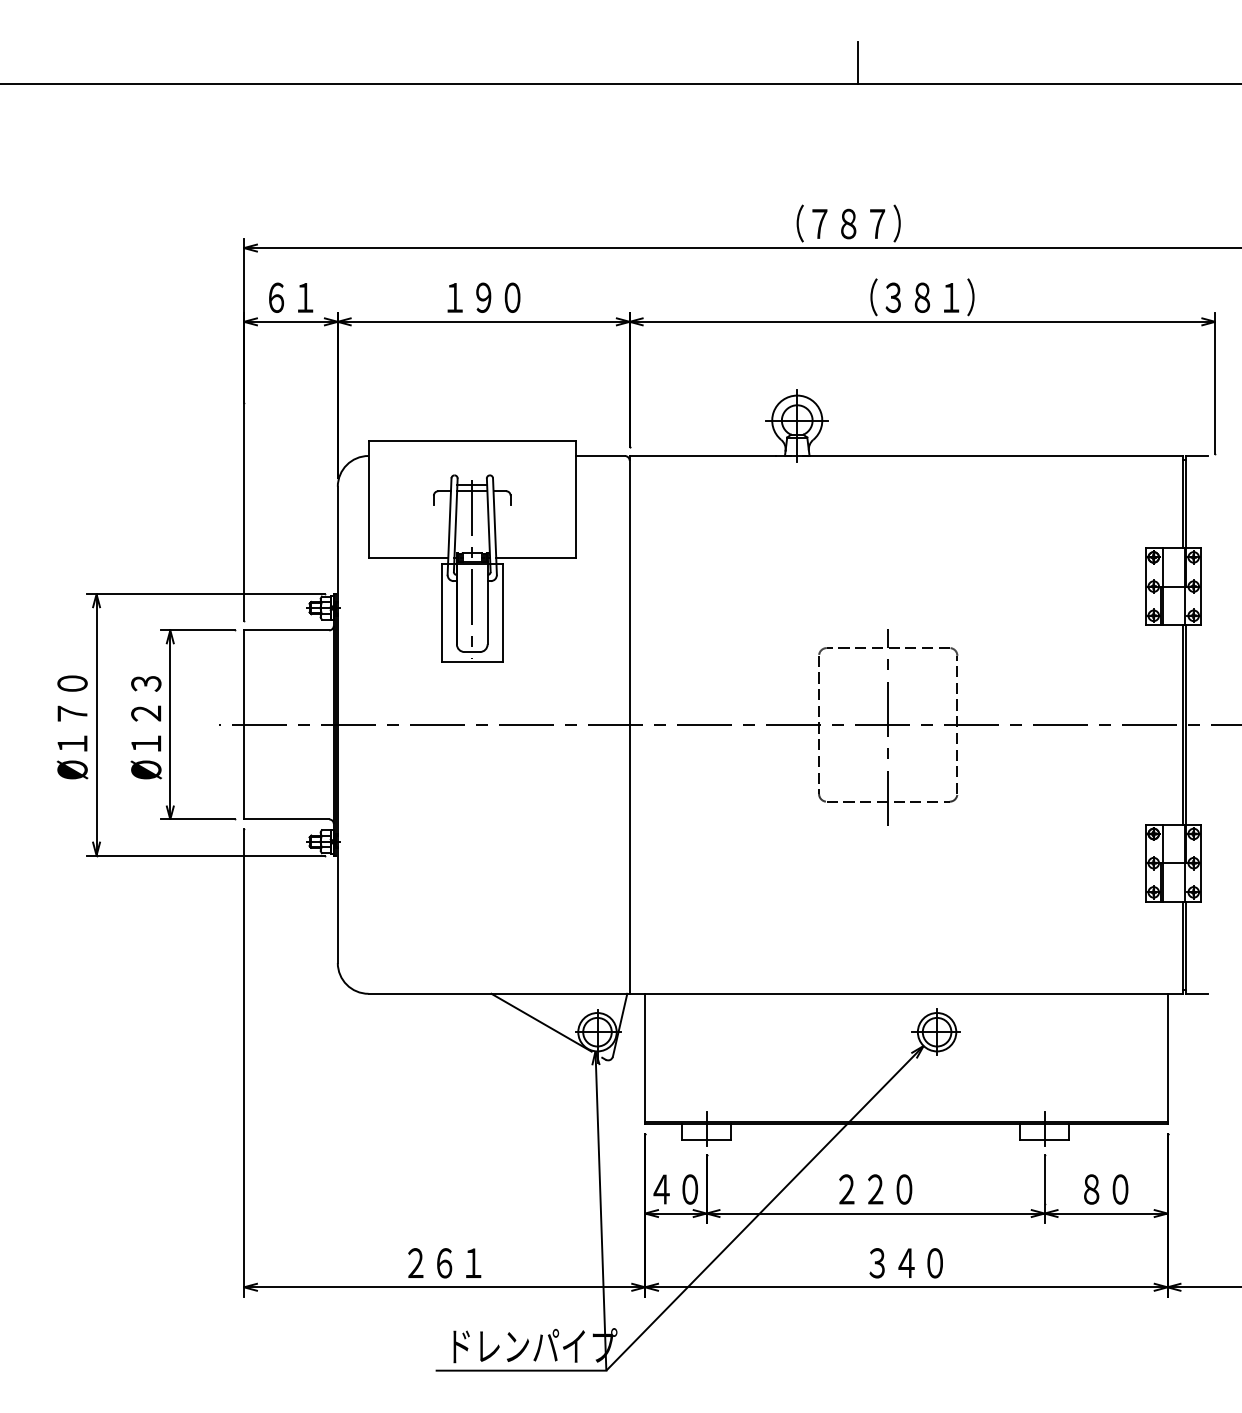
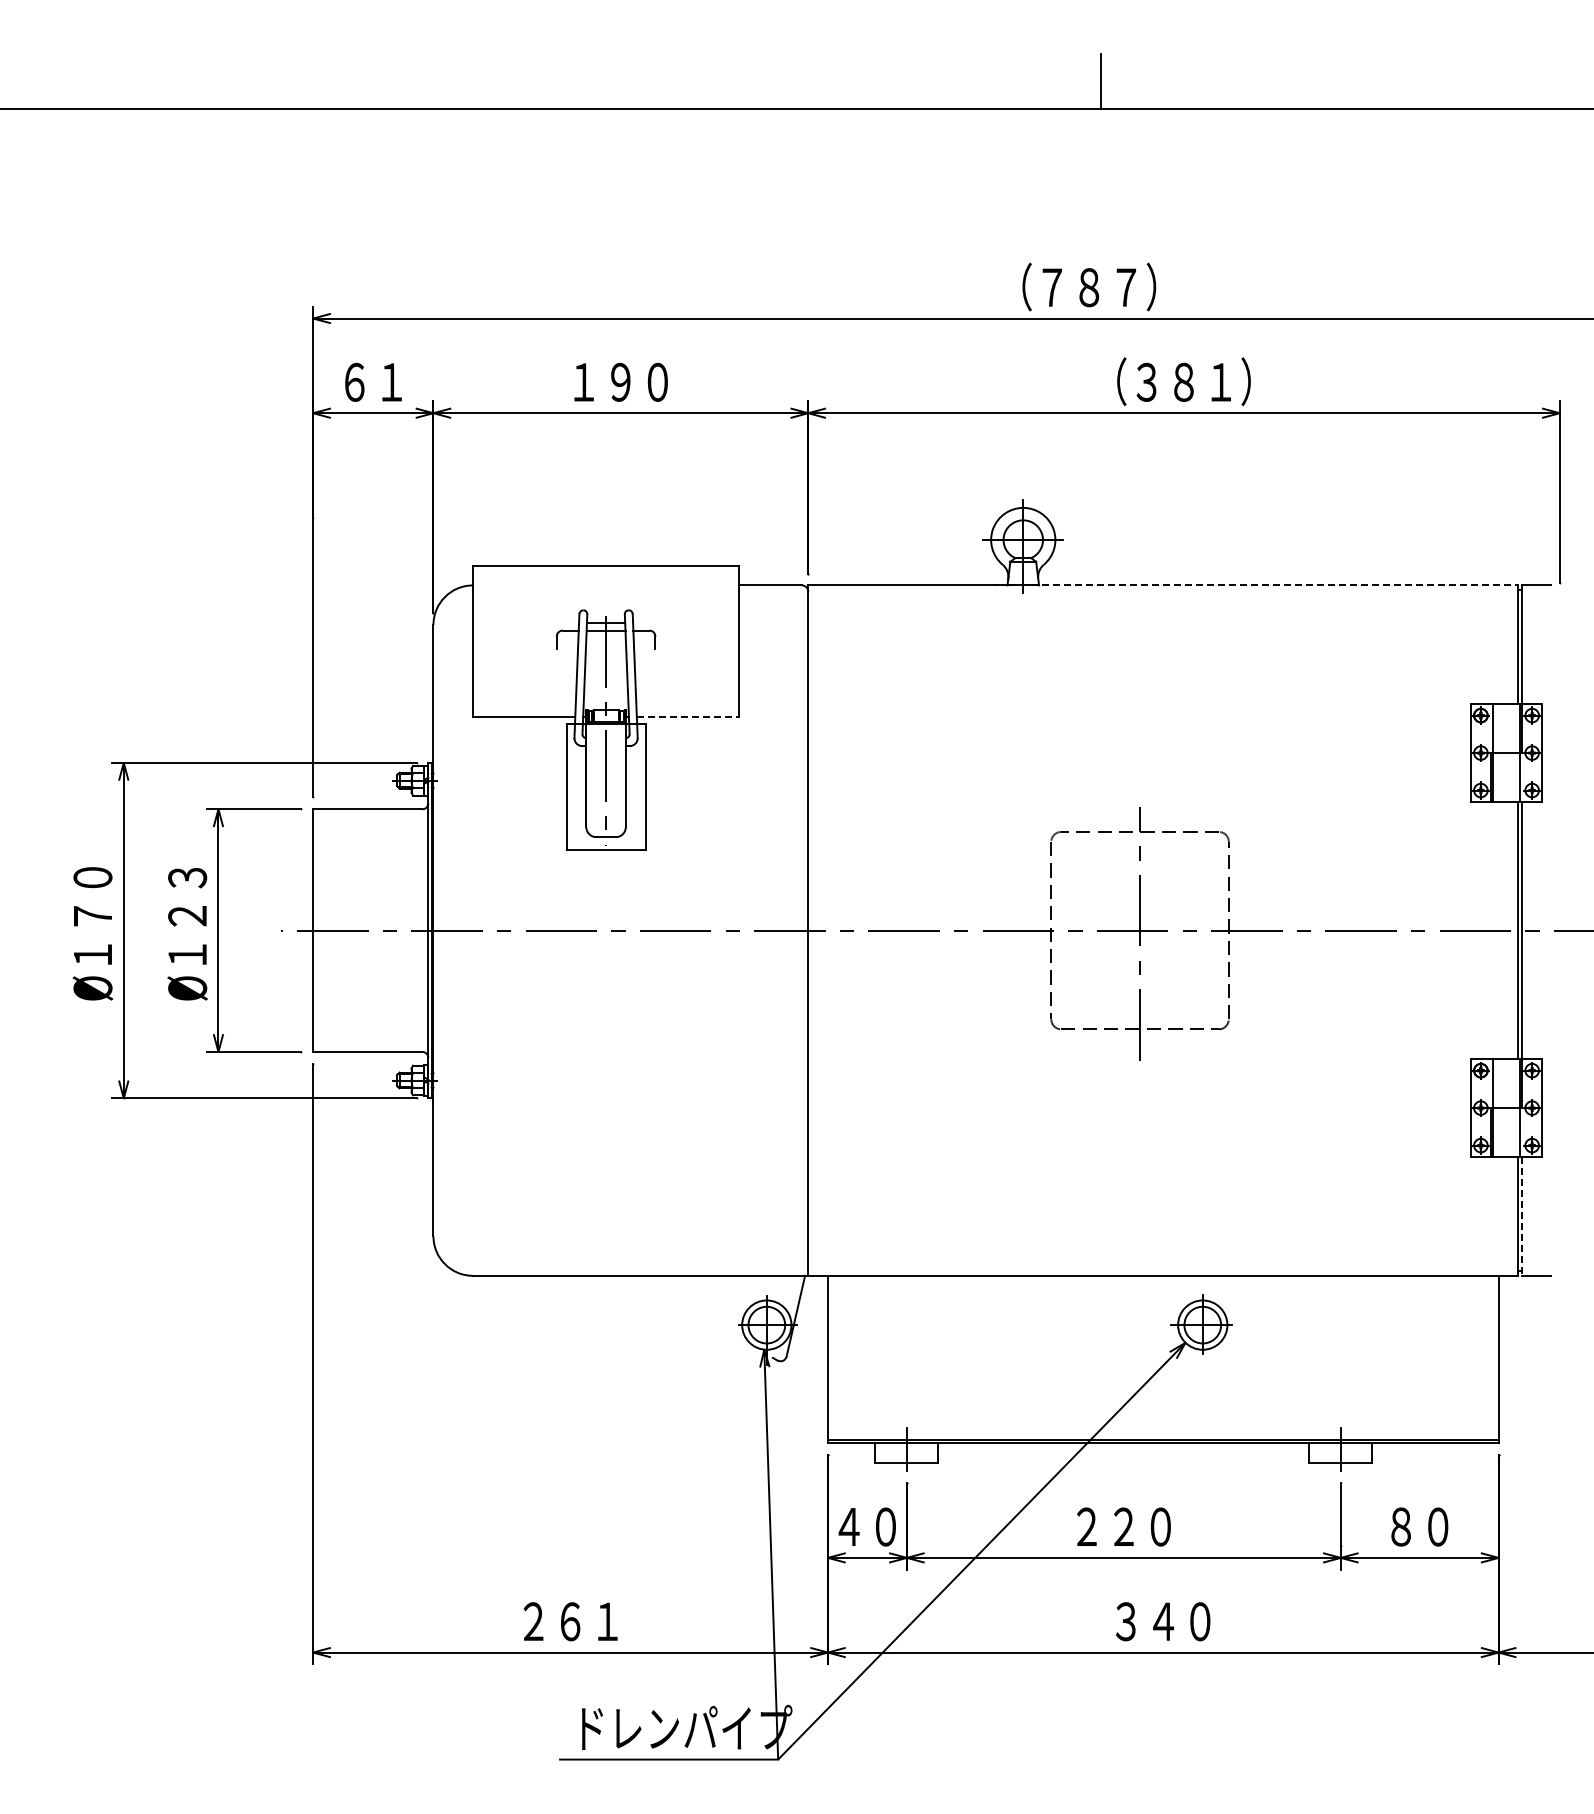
line: (992, 456) -> (1274, 585), solid -> dashed
line: (536, 558) -> (688, 716), solid -> dashed
line: (1186, 948) -> (1522, 1217), solid -> dashed
line: (541, 1022) -> (694, 1312), removed

